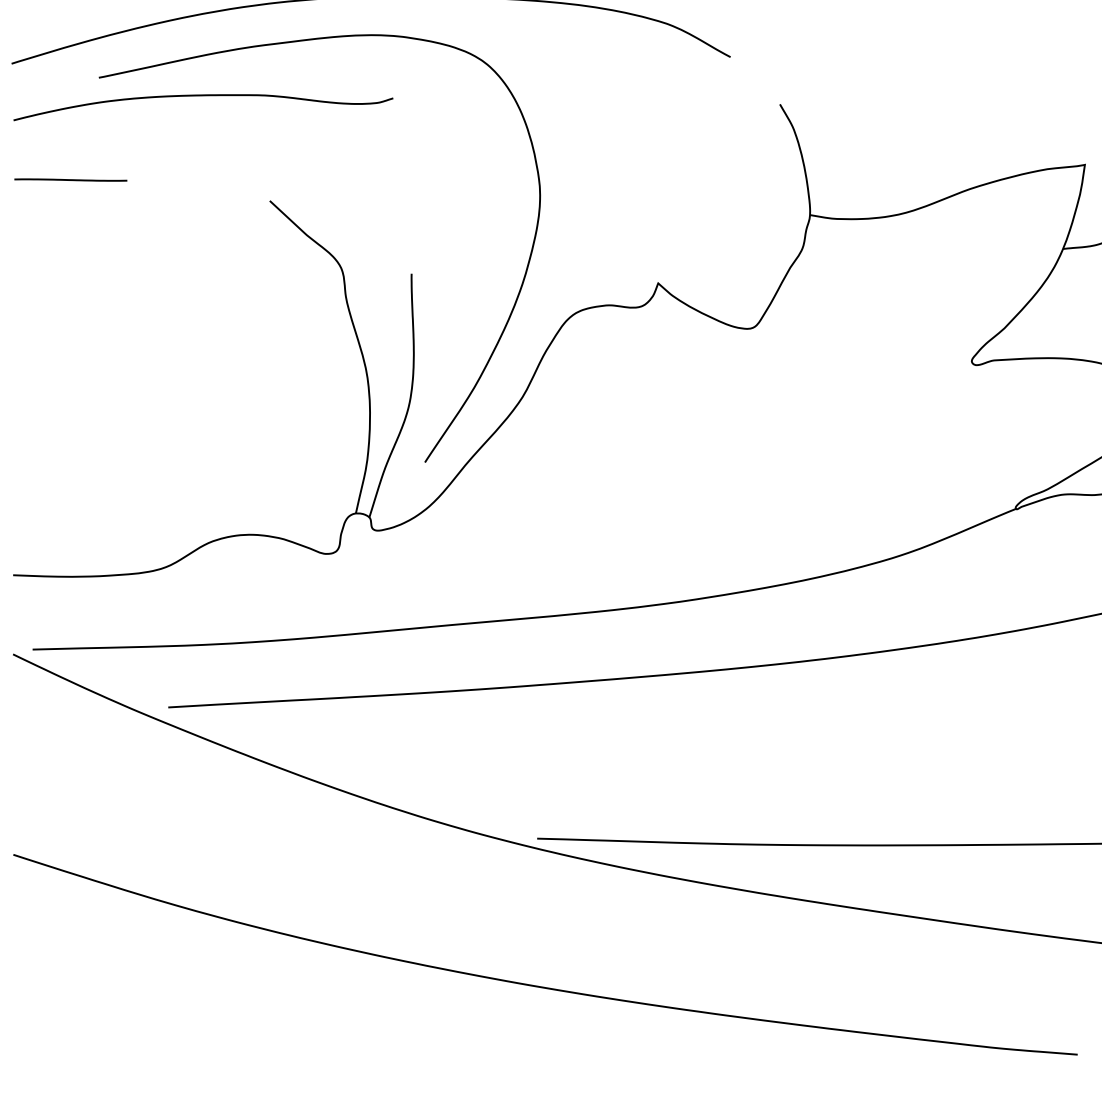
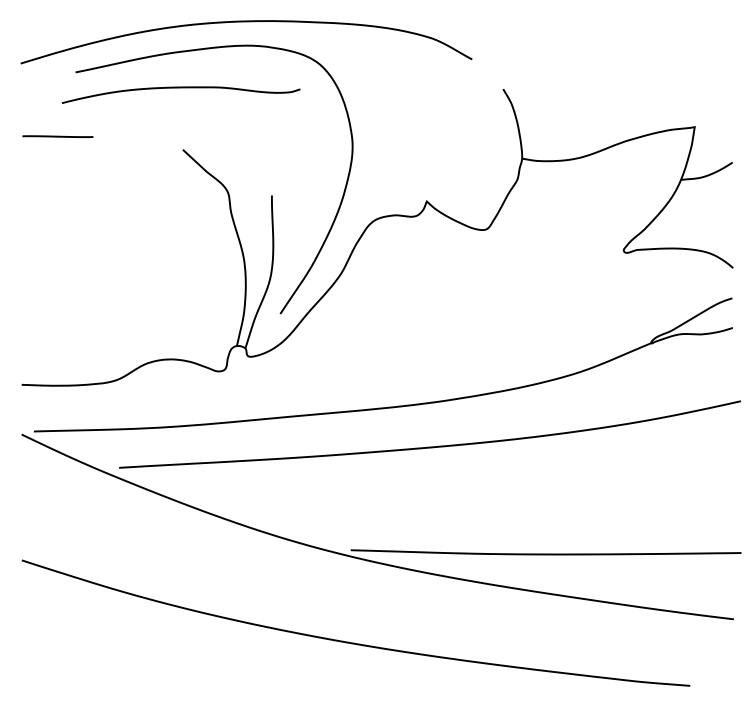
curve: (202, 97) -> (180, 88), moved

